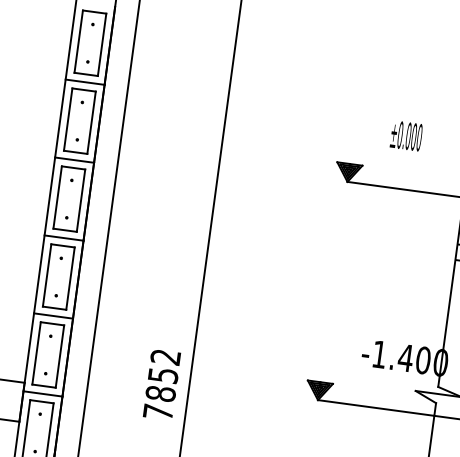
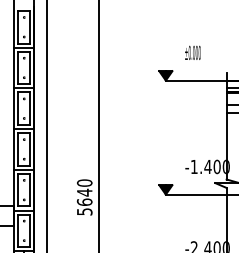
text: (161, 384) -> (84, 197), 7852 -> 5640

